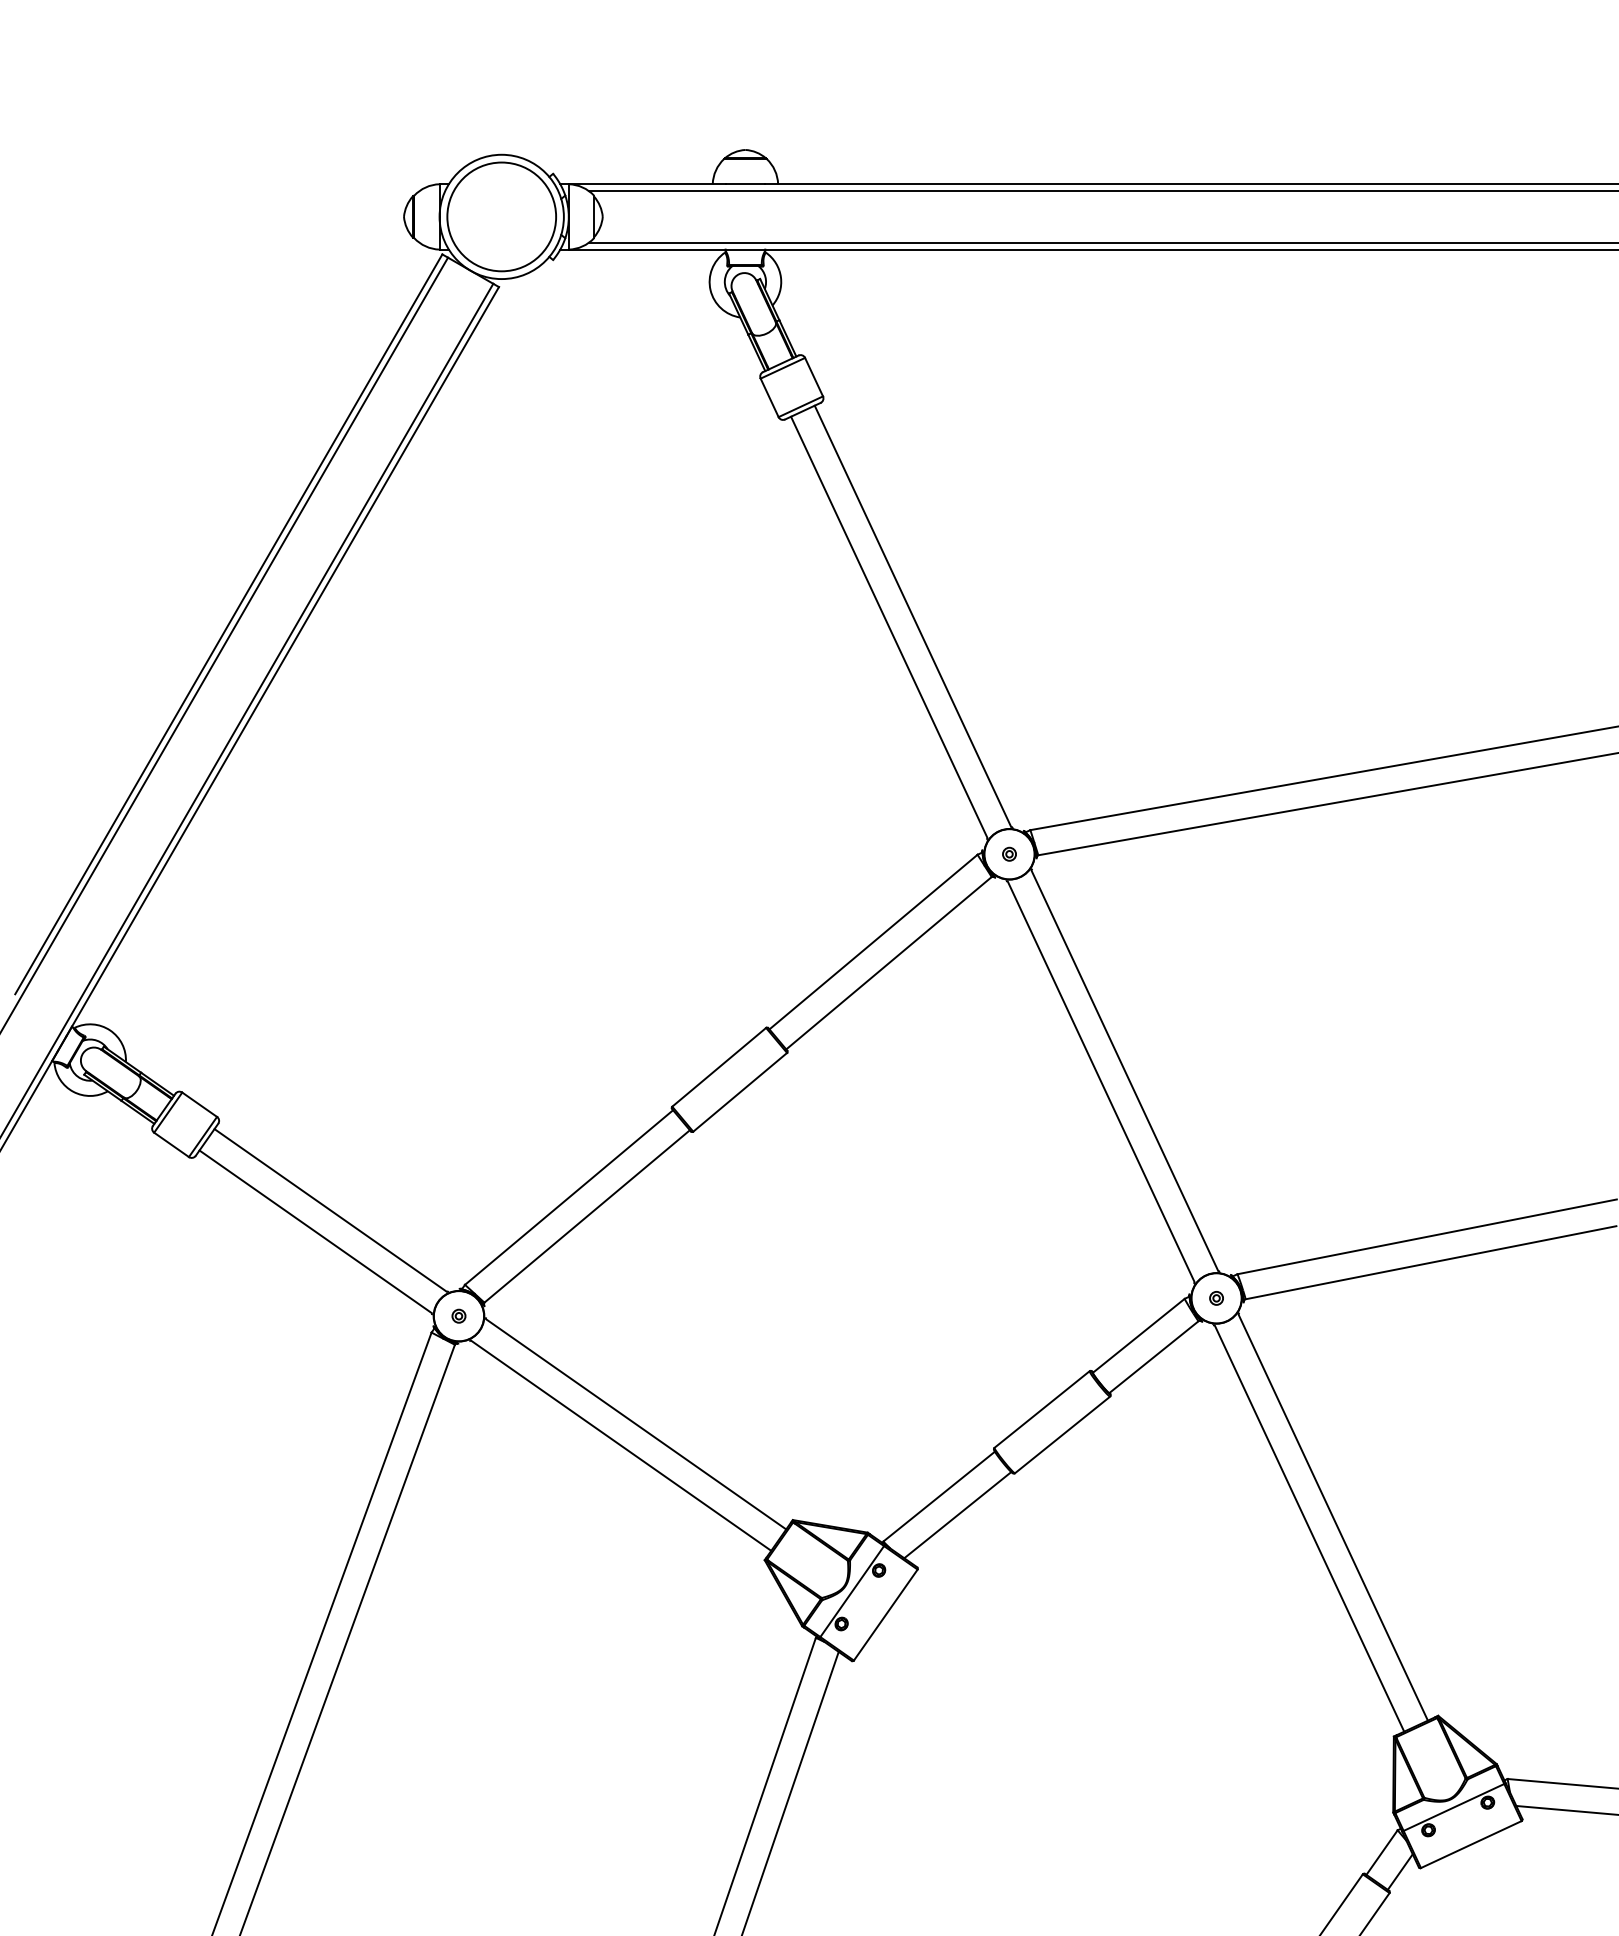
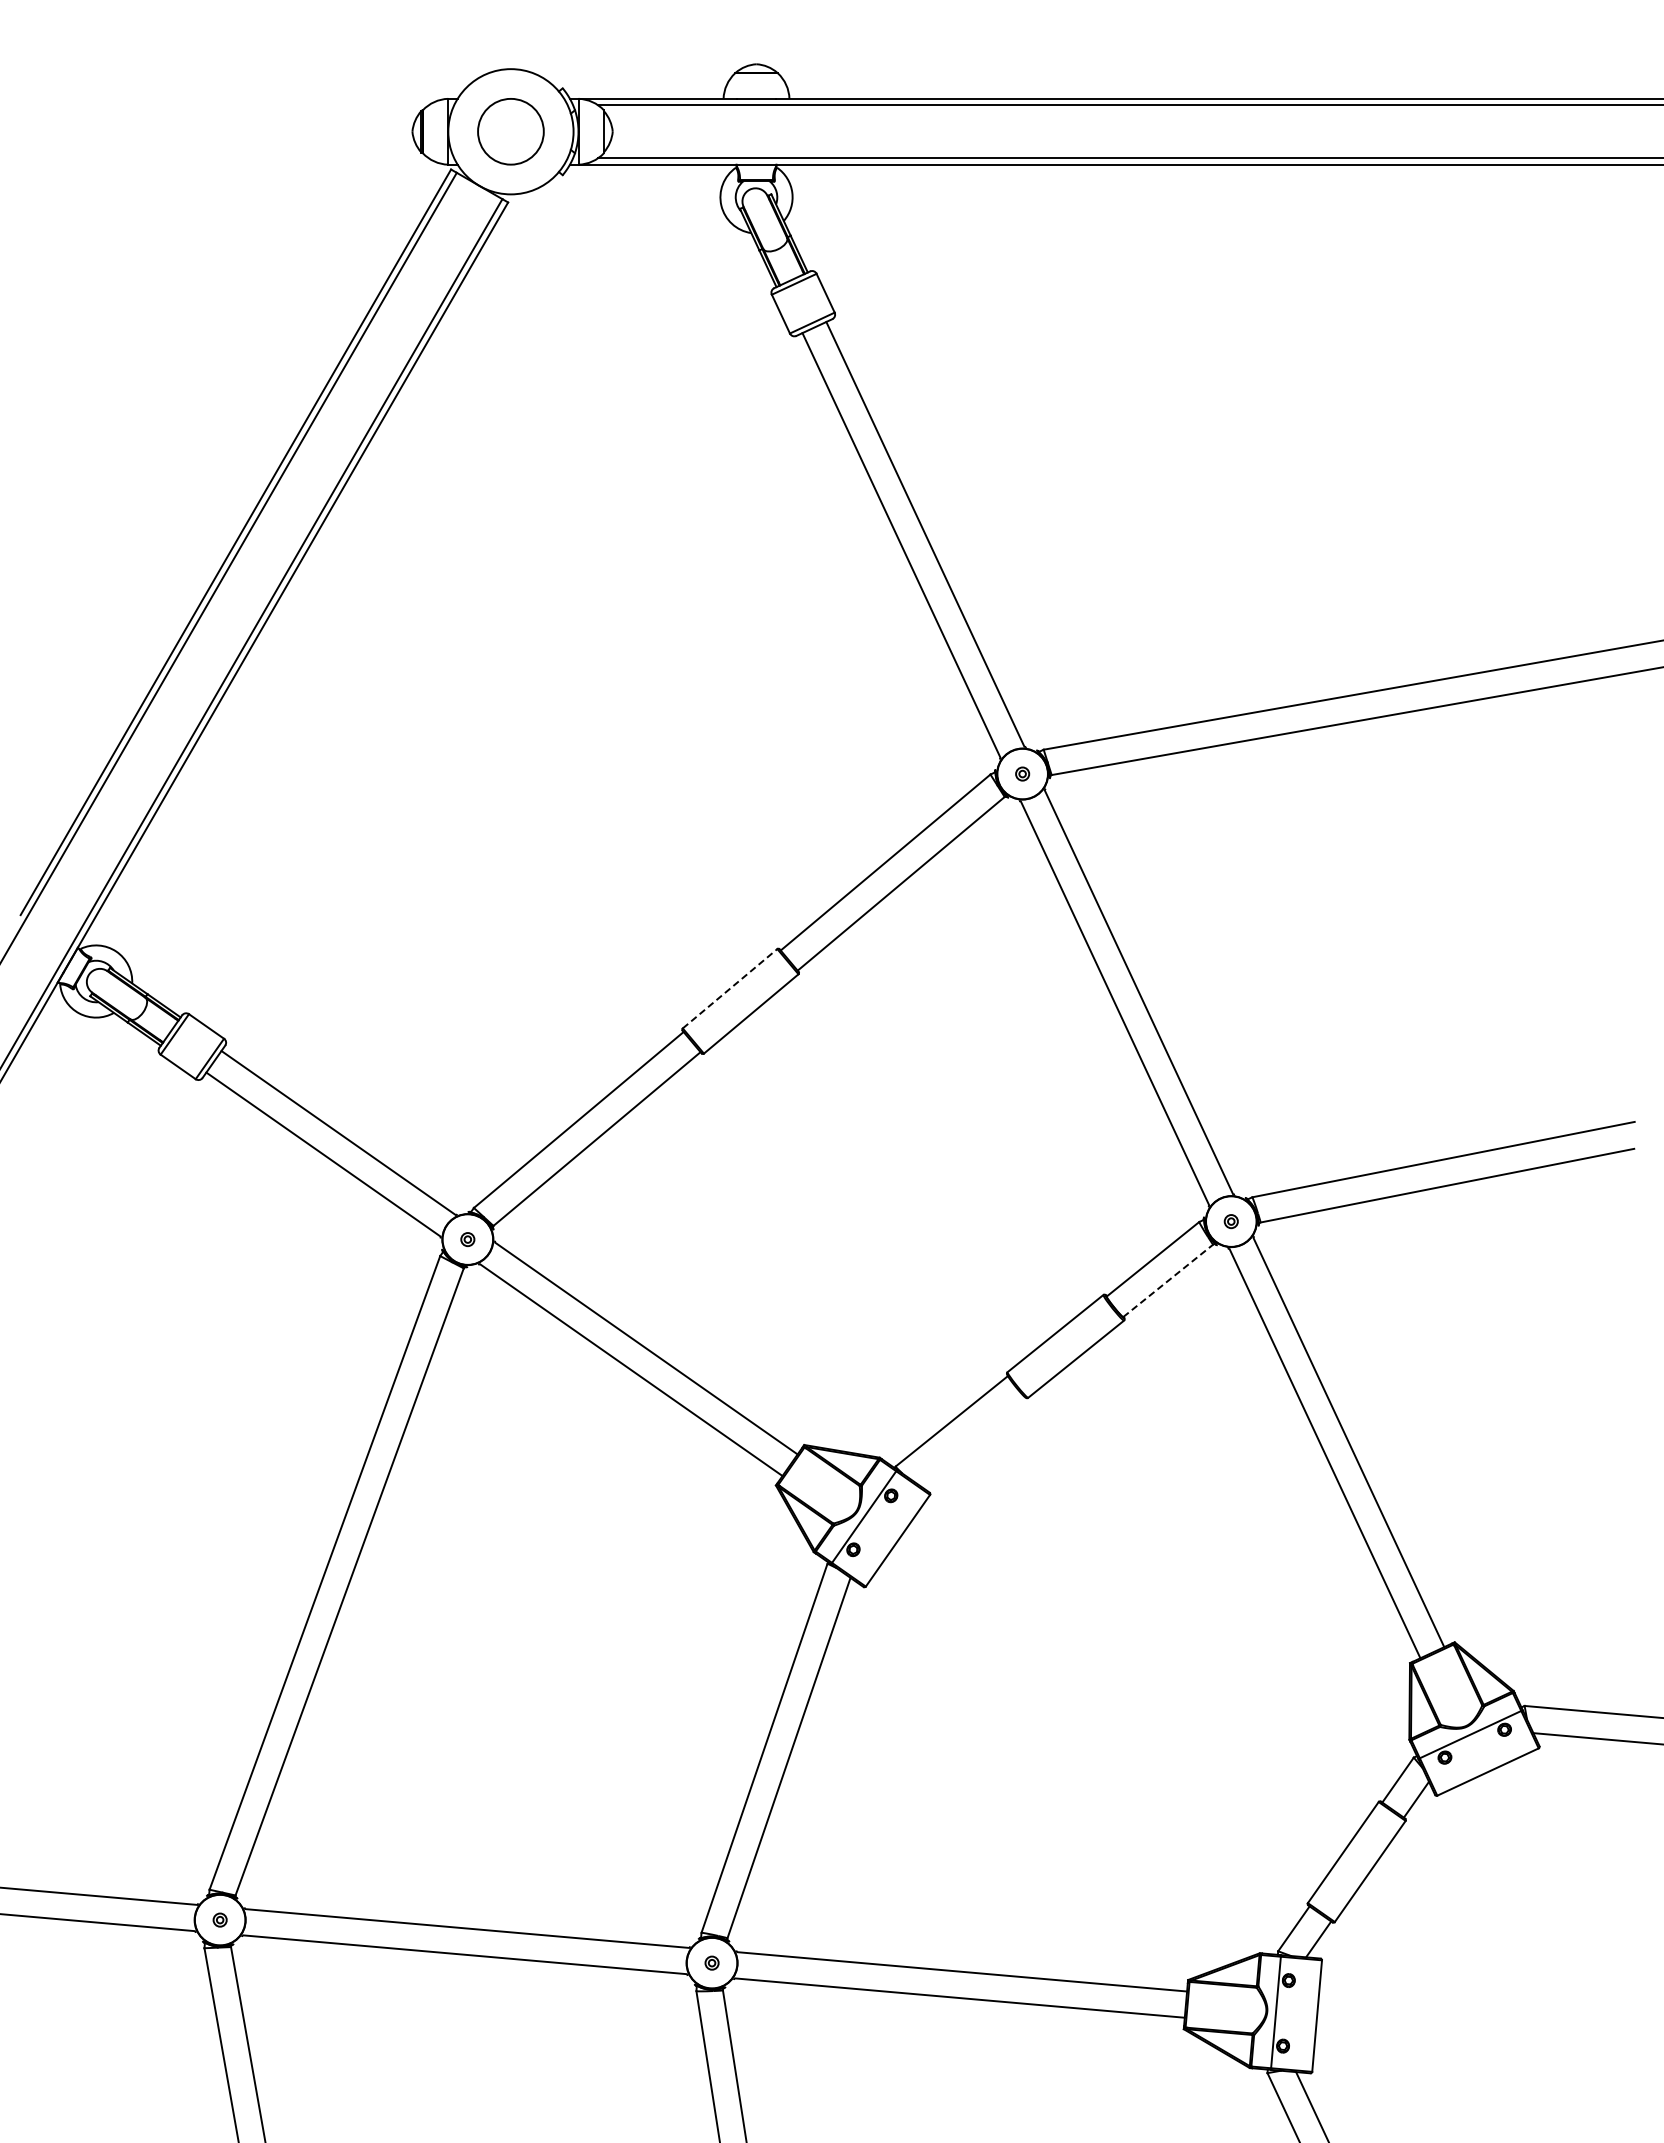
circle: (501, 216) -> (510, 131), size x0.6
line: (719, 1067) -> (730, 988), solid -> dashed
line: (1154, 1356) -> (1168, 1280), solid -> dashed
line: (957, 1514) -> (970, 1439), removed

